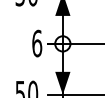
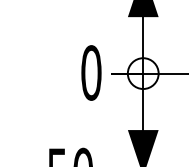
text: (37, 43) -> (92, 72), 6 -> 0

